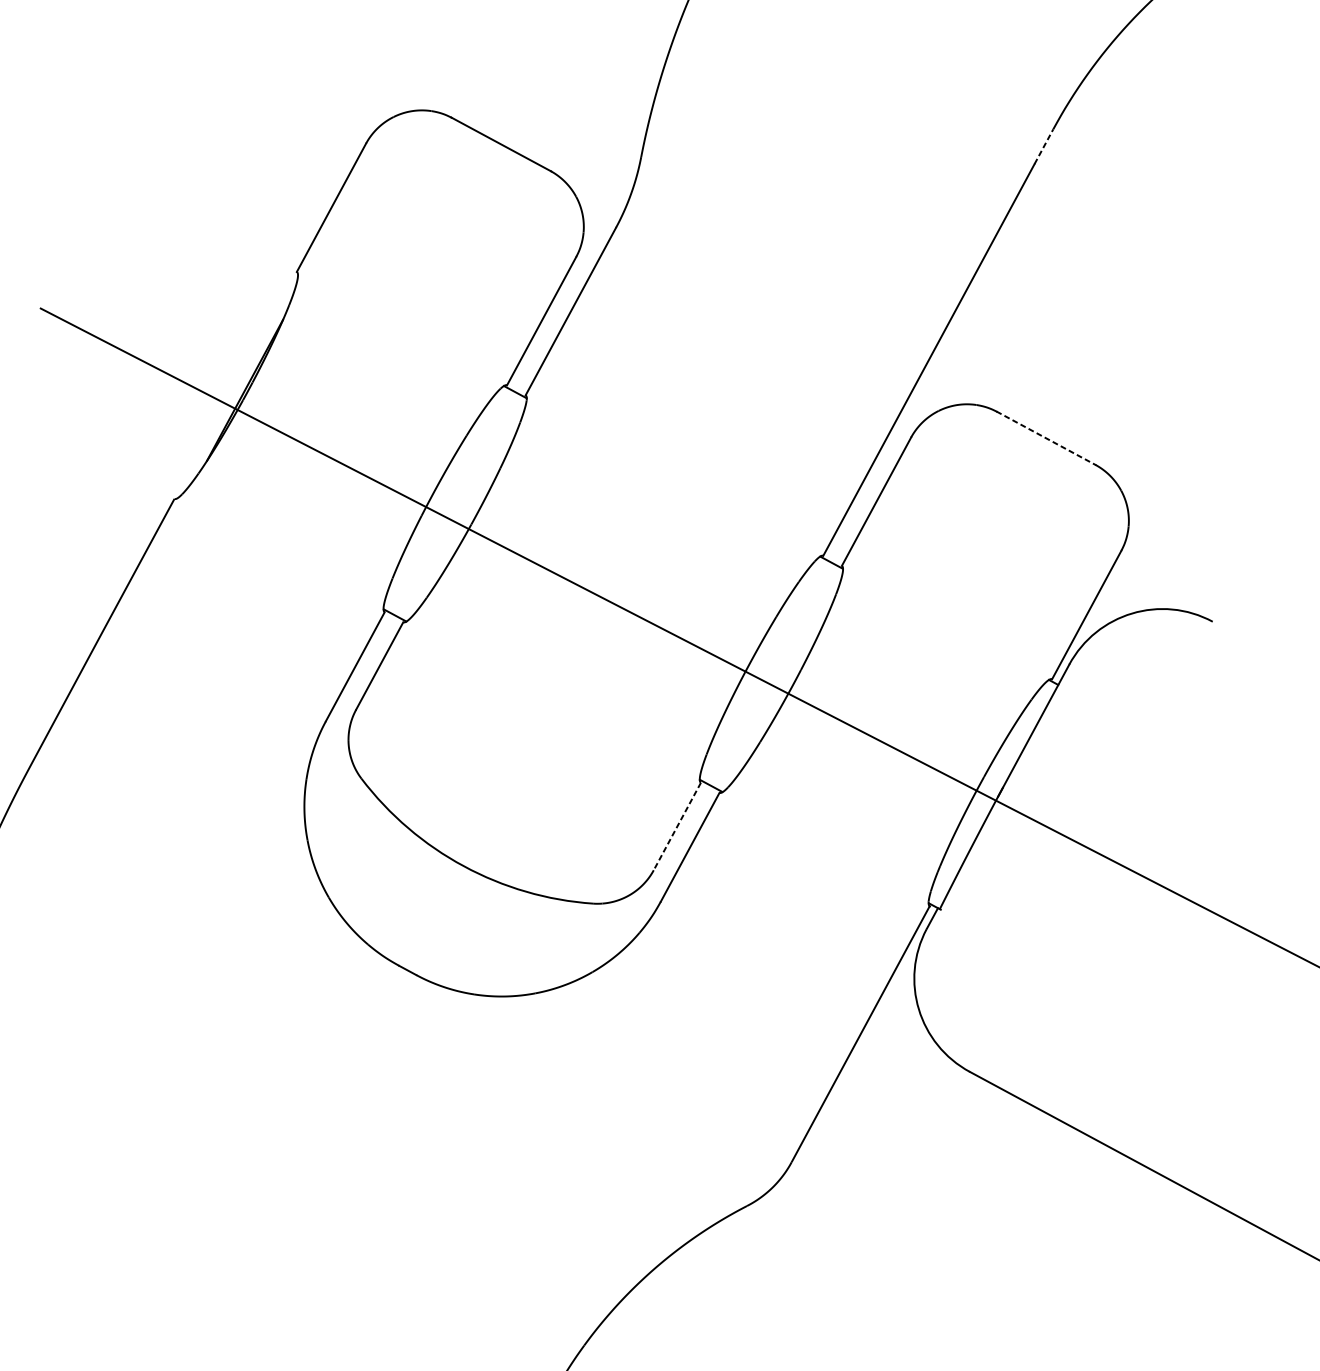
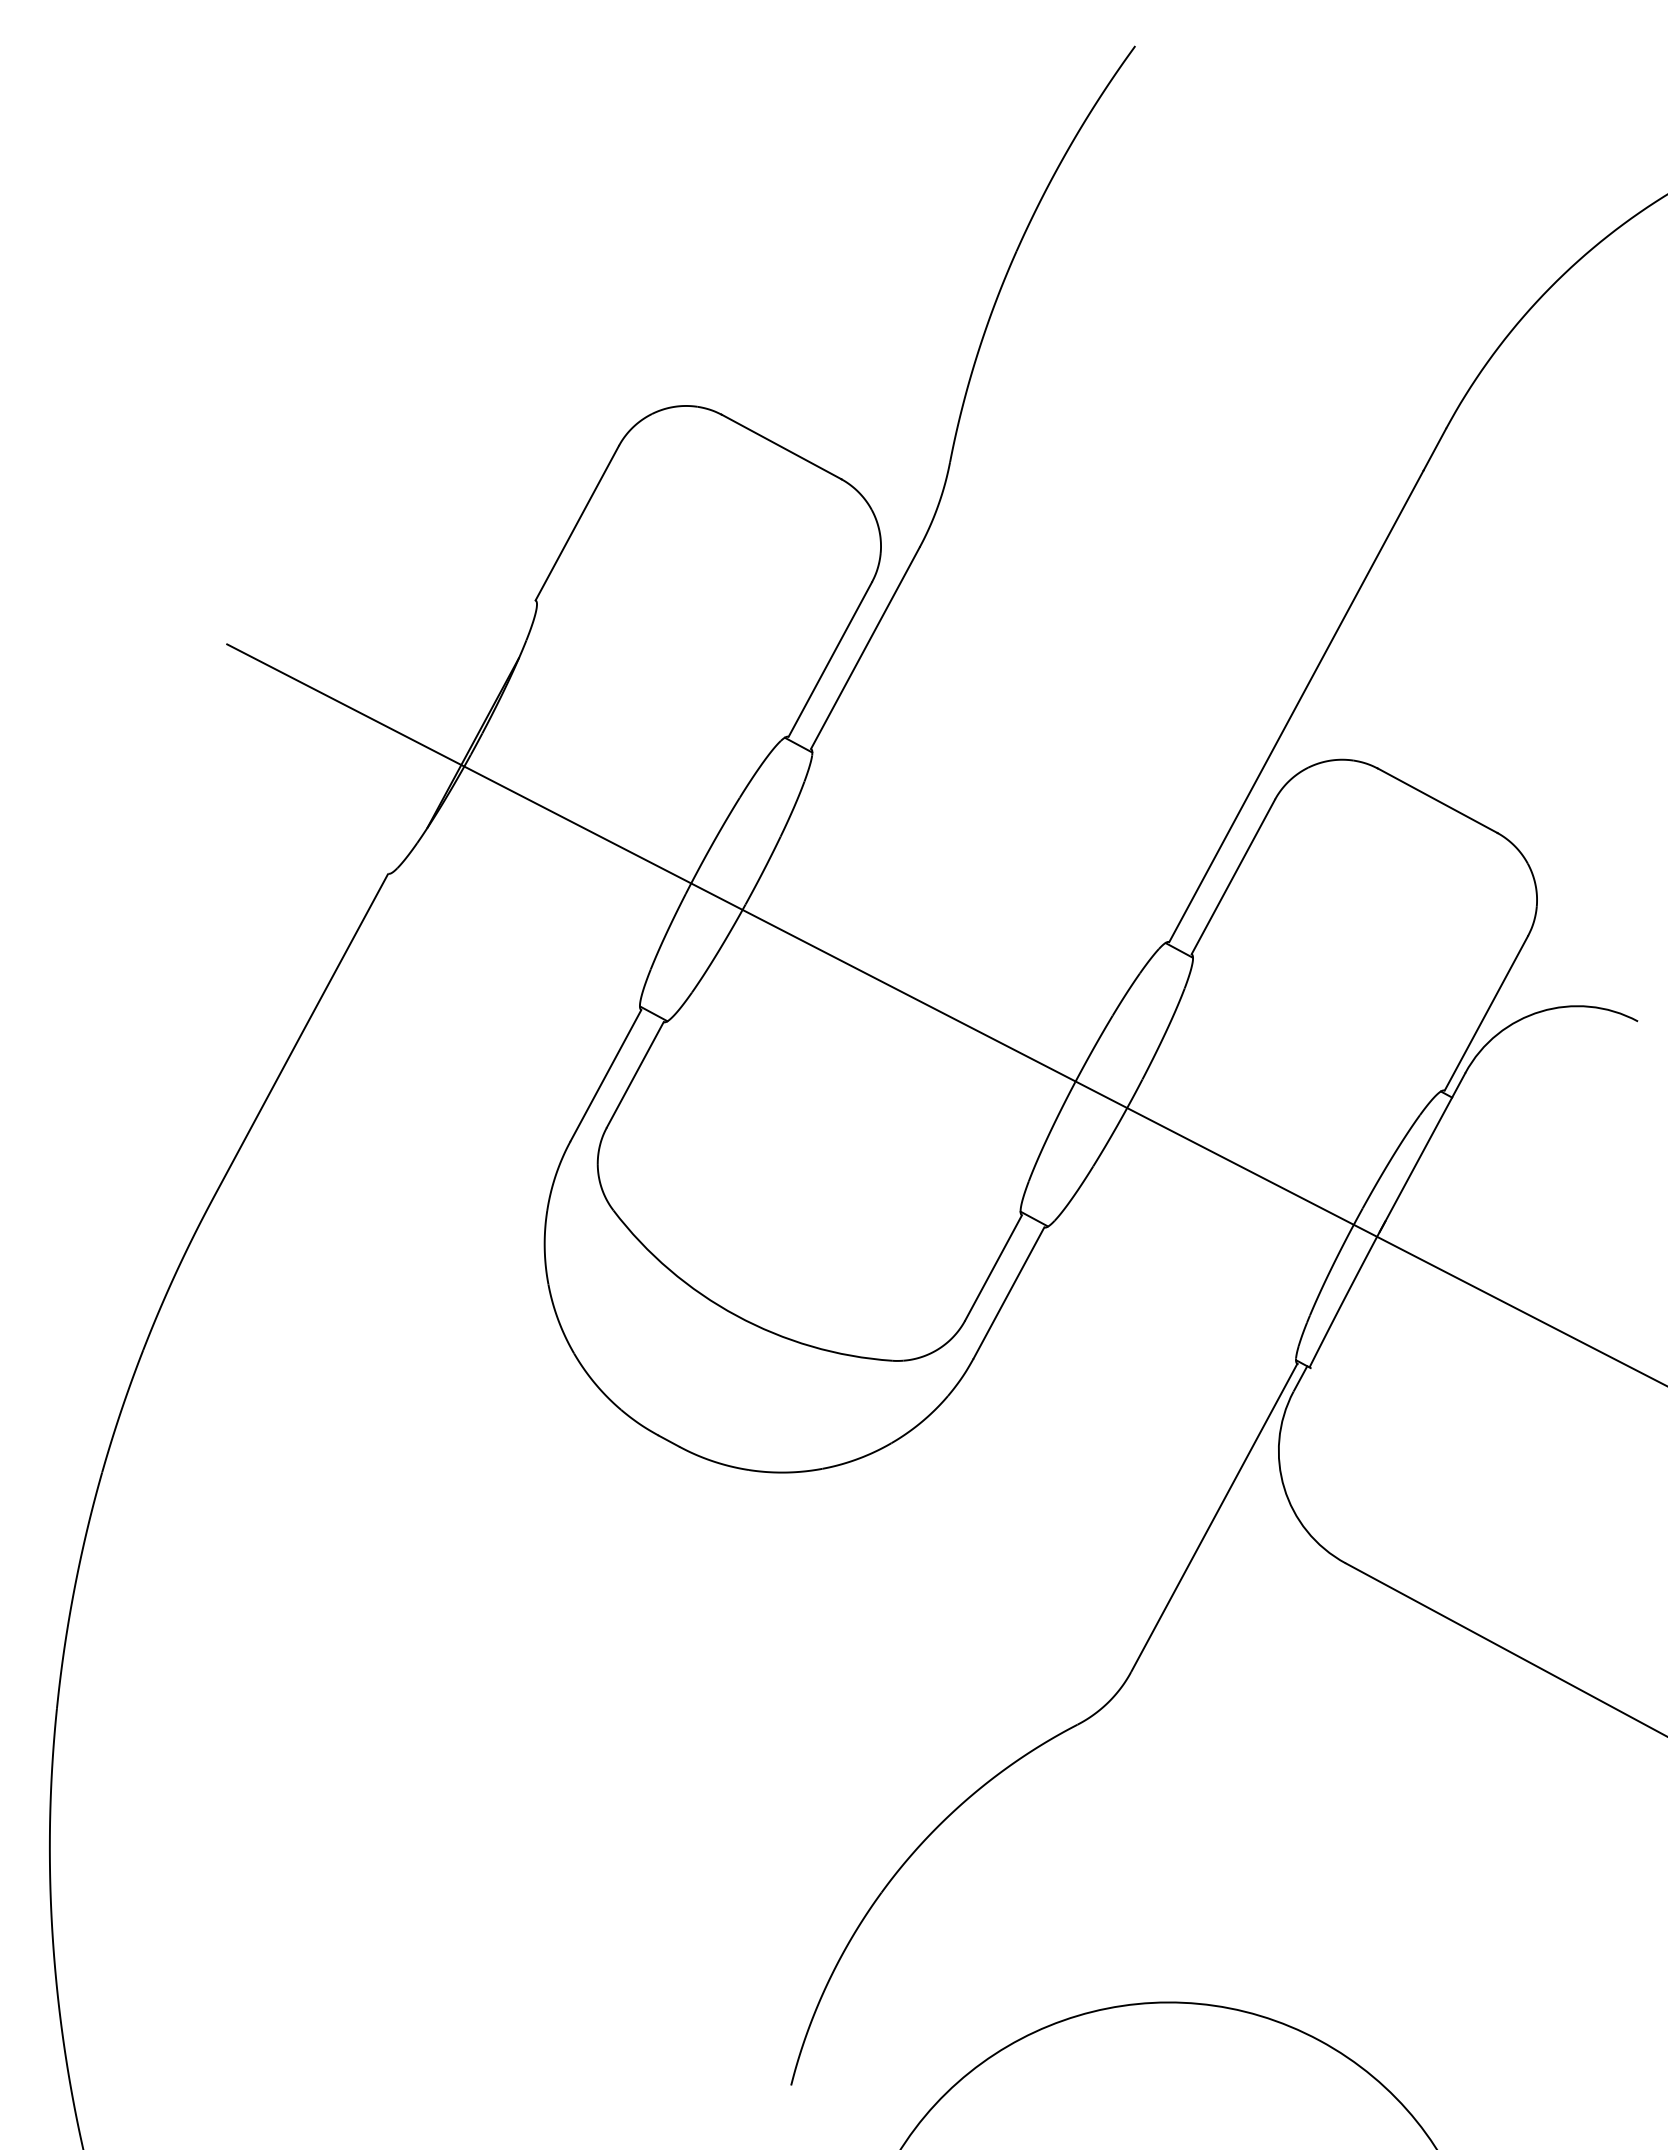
line: (1043, 146) -> (1434, 449), dashed -> solid
line: (1046, 438) -> (1438, 801), dashed -> solid
line: (677, 826) -> (993, 1267), dashed -> solid

